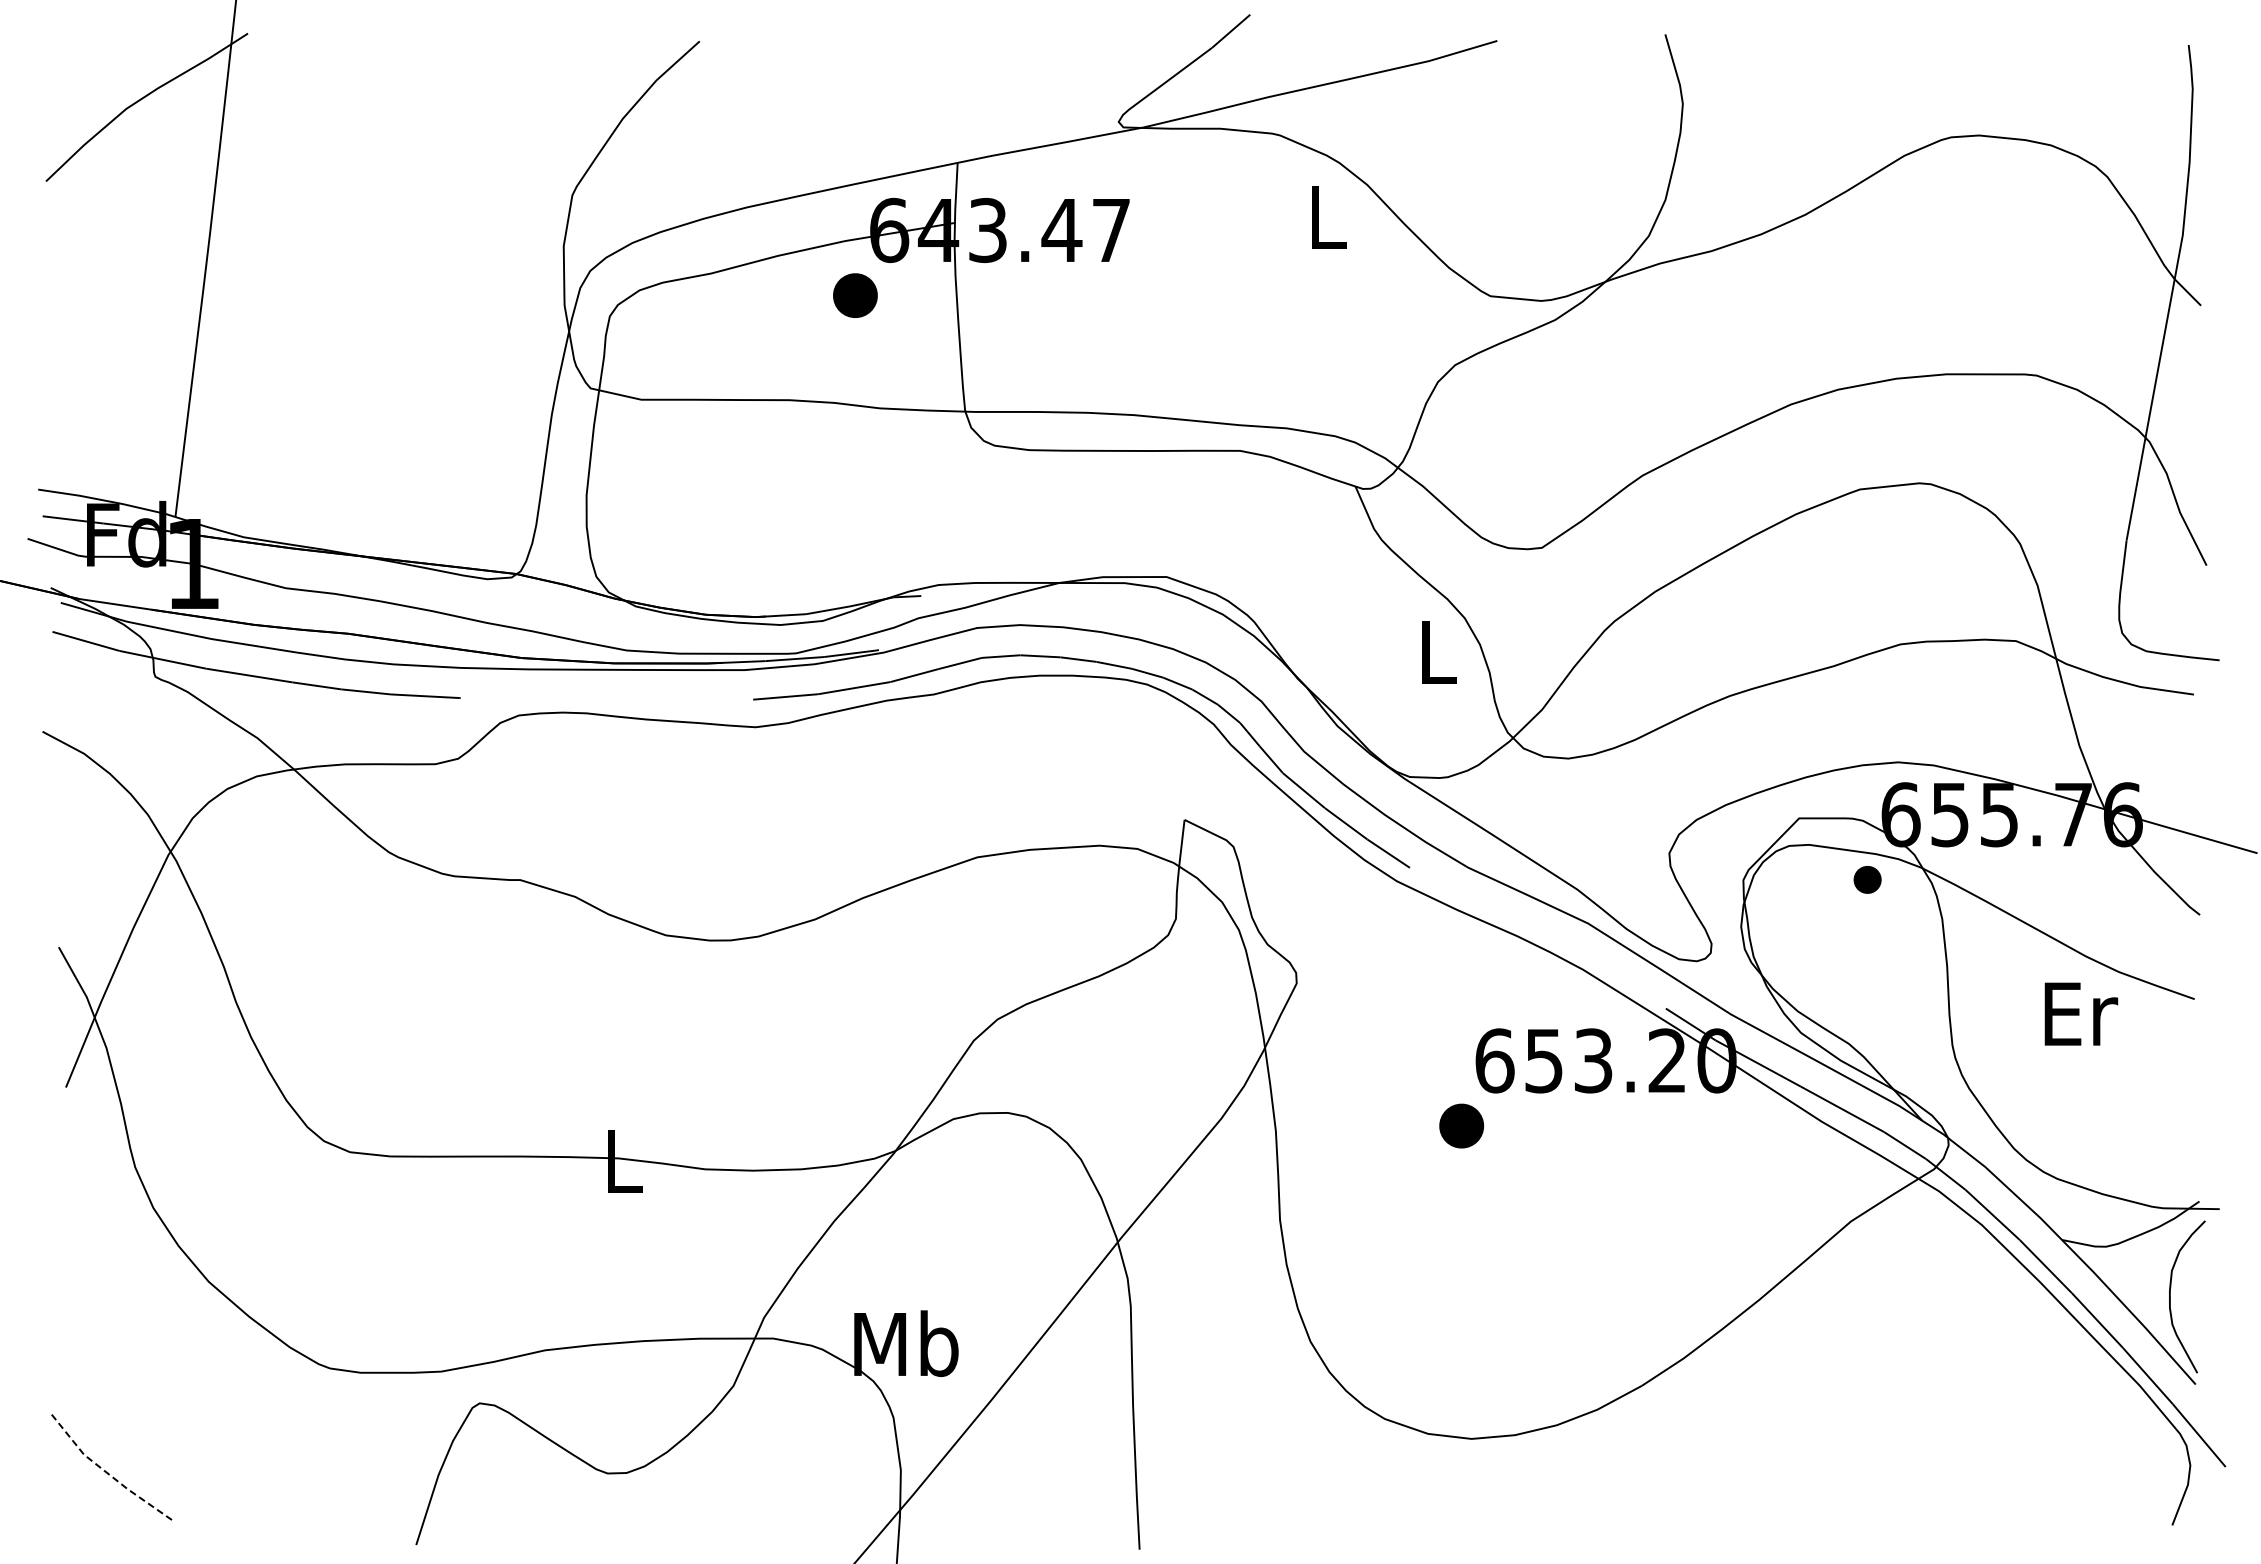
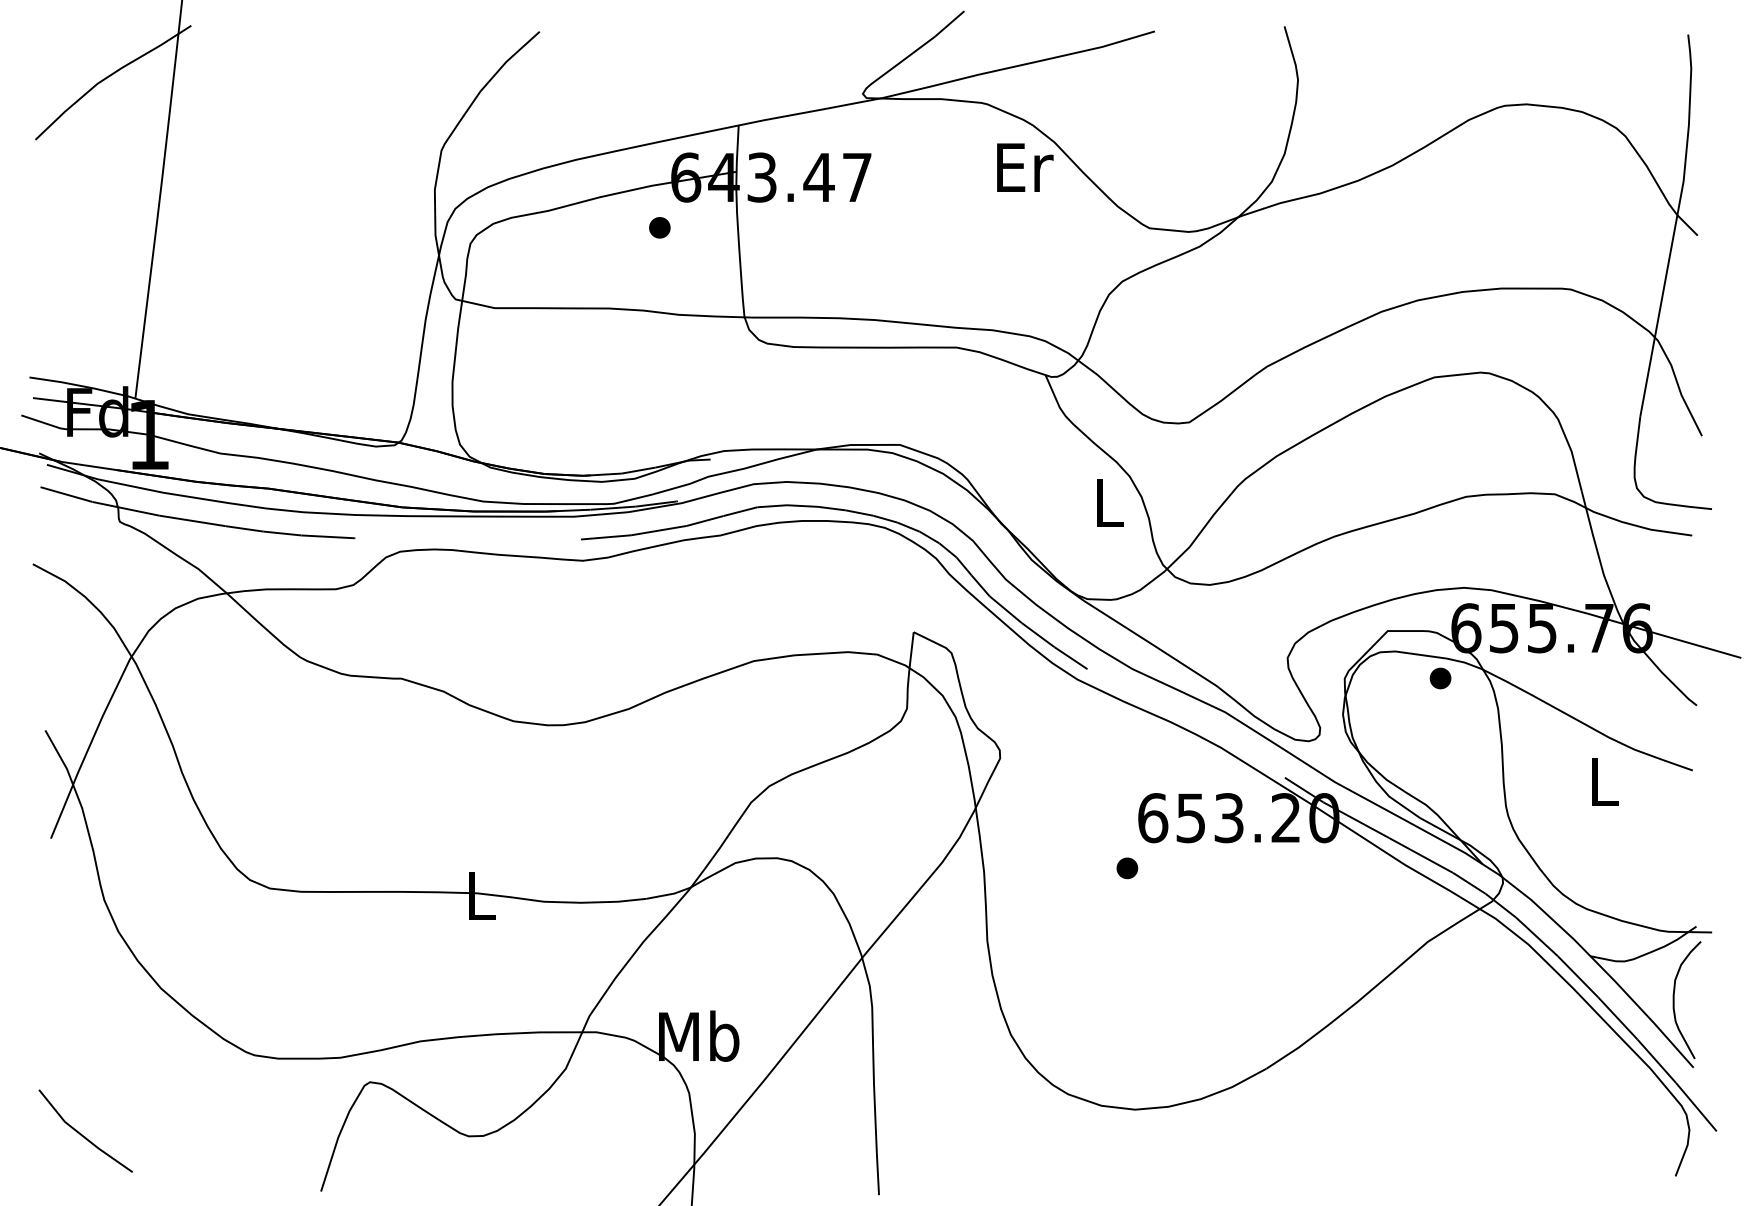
text: (1328, 217) -> (1024, 167), L -> Er
part: (855, 295) -> (659, 227), size x0.62
text: (2081, 1013) -> (1605, 781), Er -> L
part: (1461, 1125) -> (1127, 867), size x0.62
line: (105, 1471) -> (81, 1134), dashed -> solid

